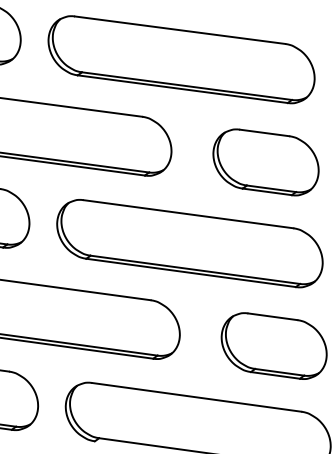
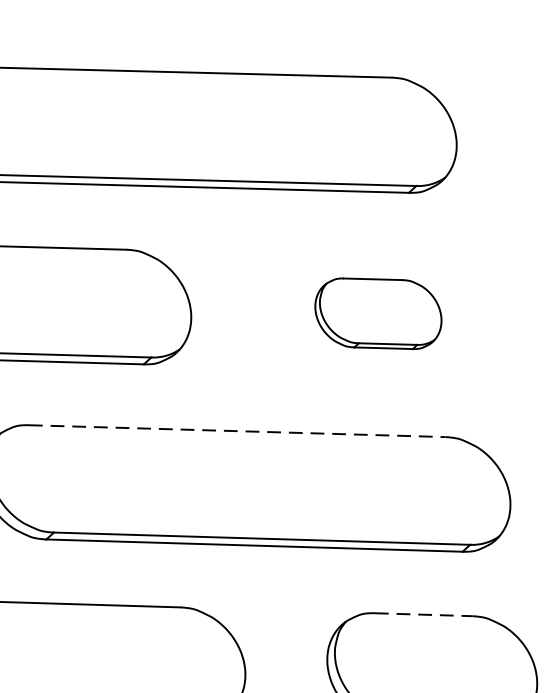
part: (265, 162) -> (377, 313), size x0.6
line: (188, 214) -> (237, 431), solid -> dashed
line: (272, 316) -> (422, 614), solid -> dashed

